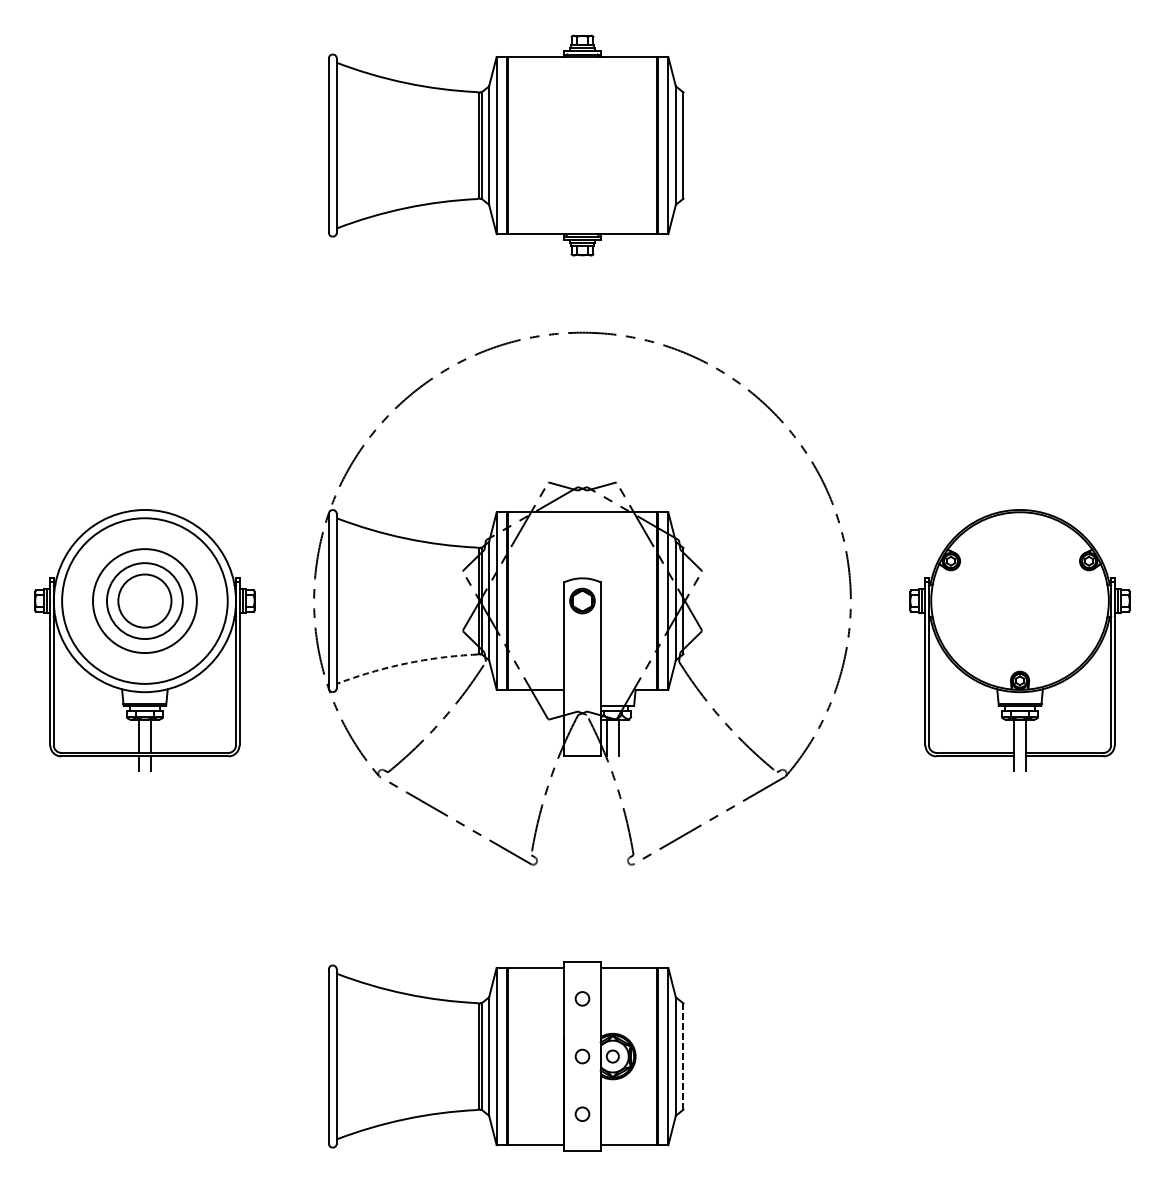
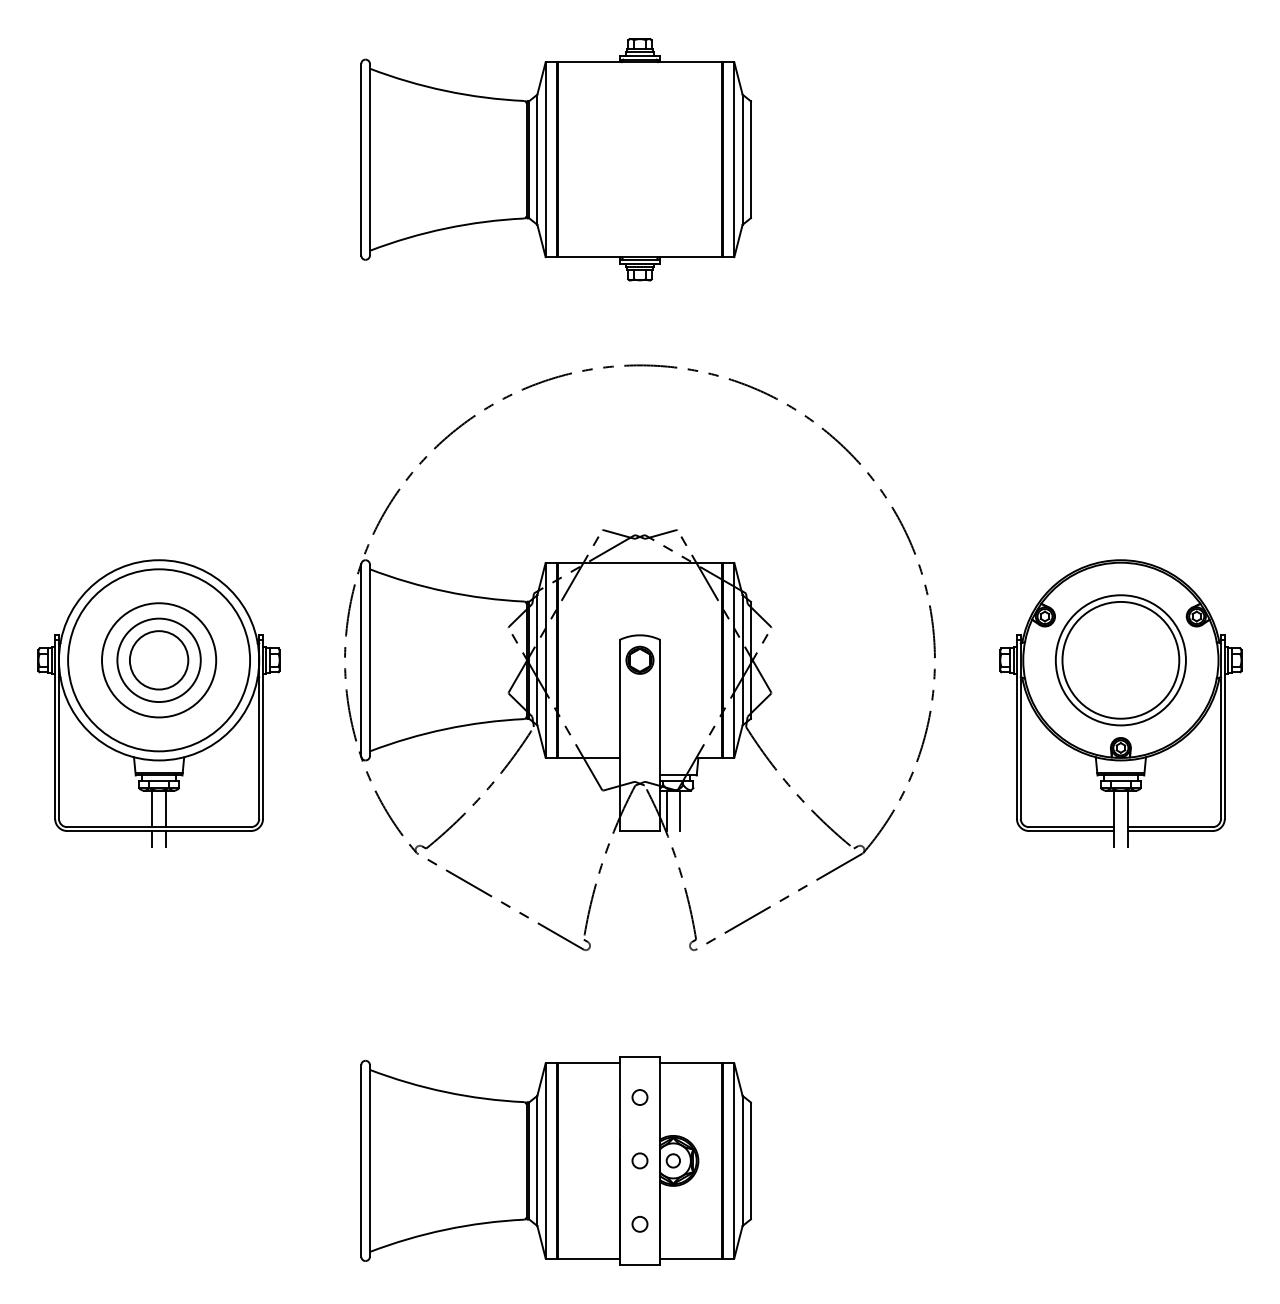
part: (1019, 601) -> (1120, 660), added
arc: (405, 664) -> (445, 729), dashed -> solid
line: (683, 1056) -> (750, 1160), dashed -> solid

